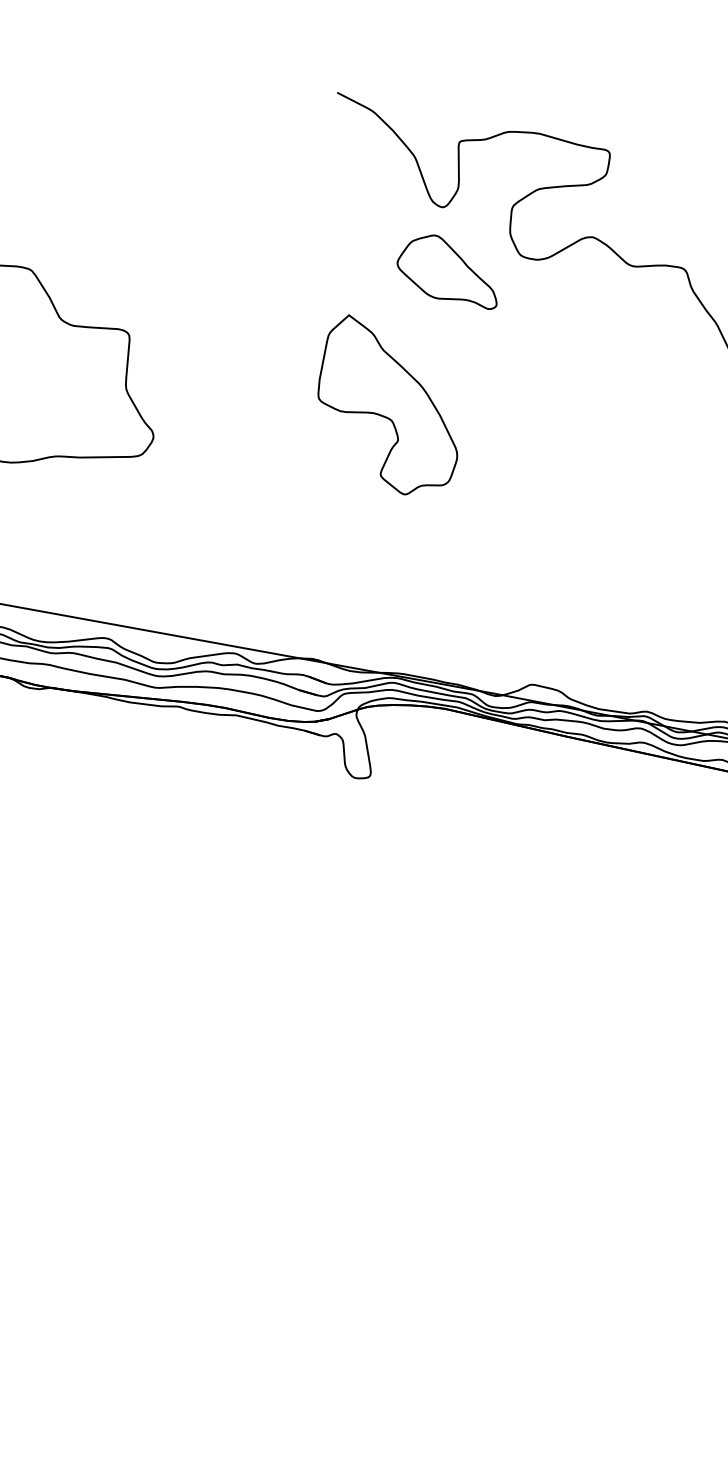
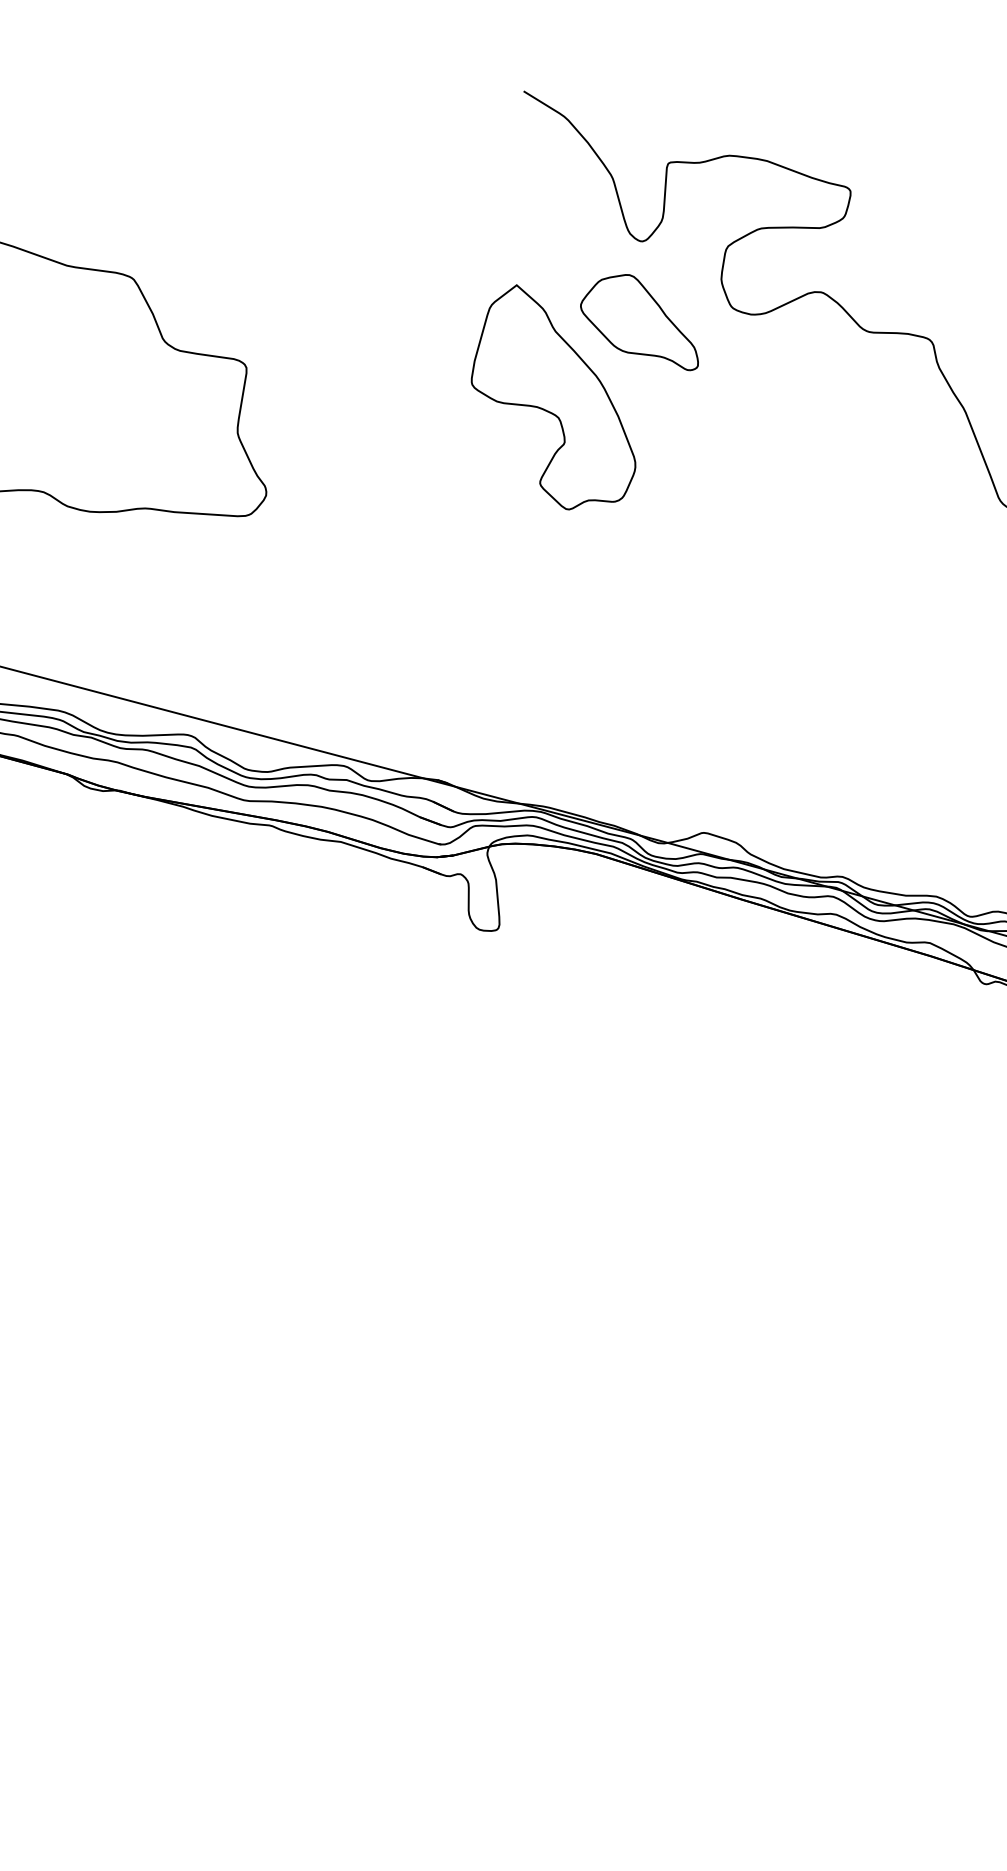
part: (386, 404) -> (553, 397), moved

